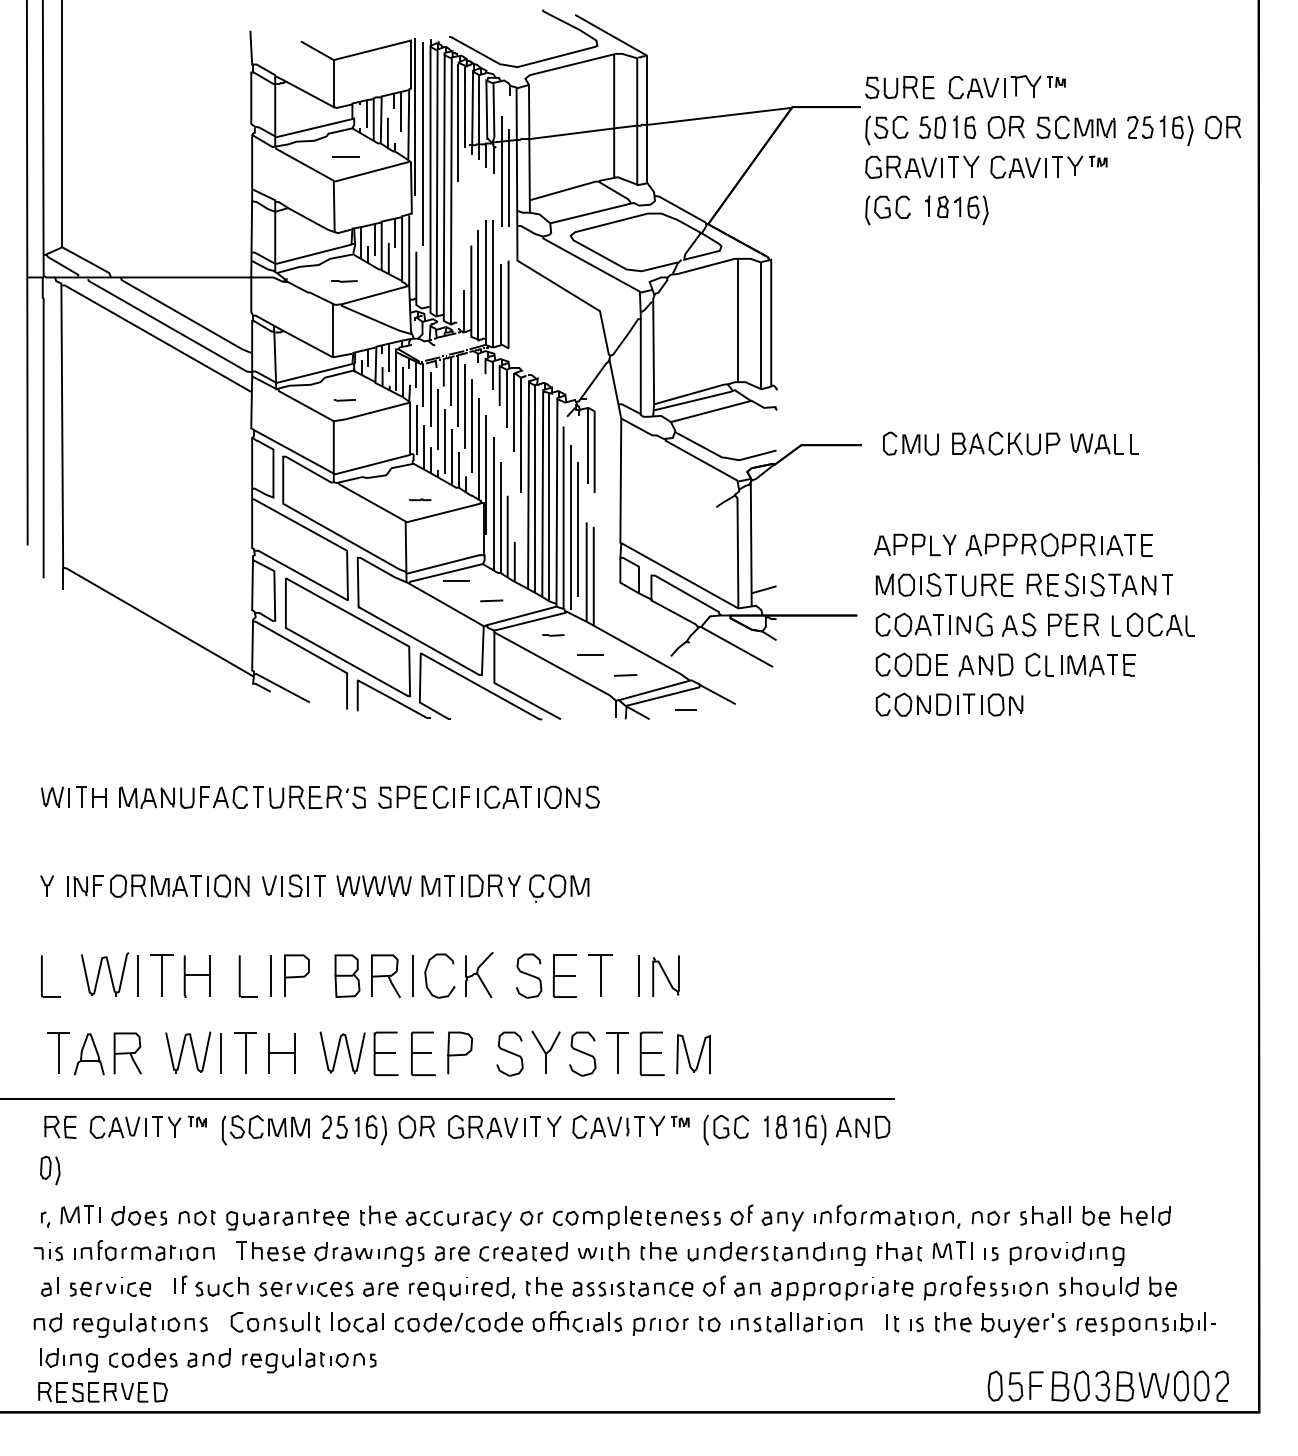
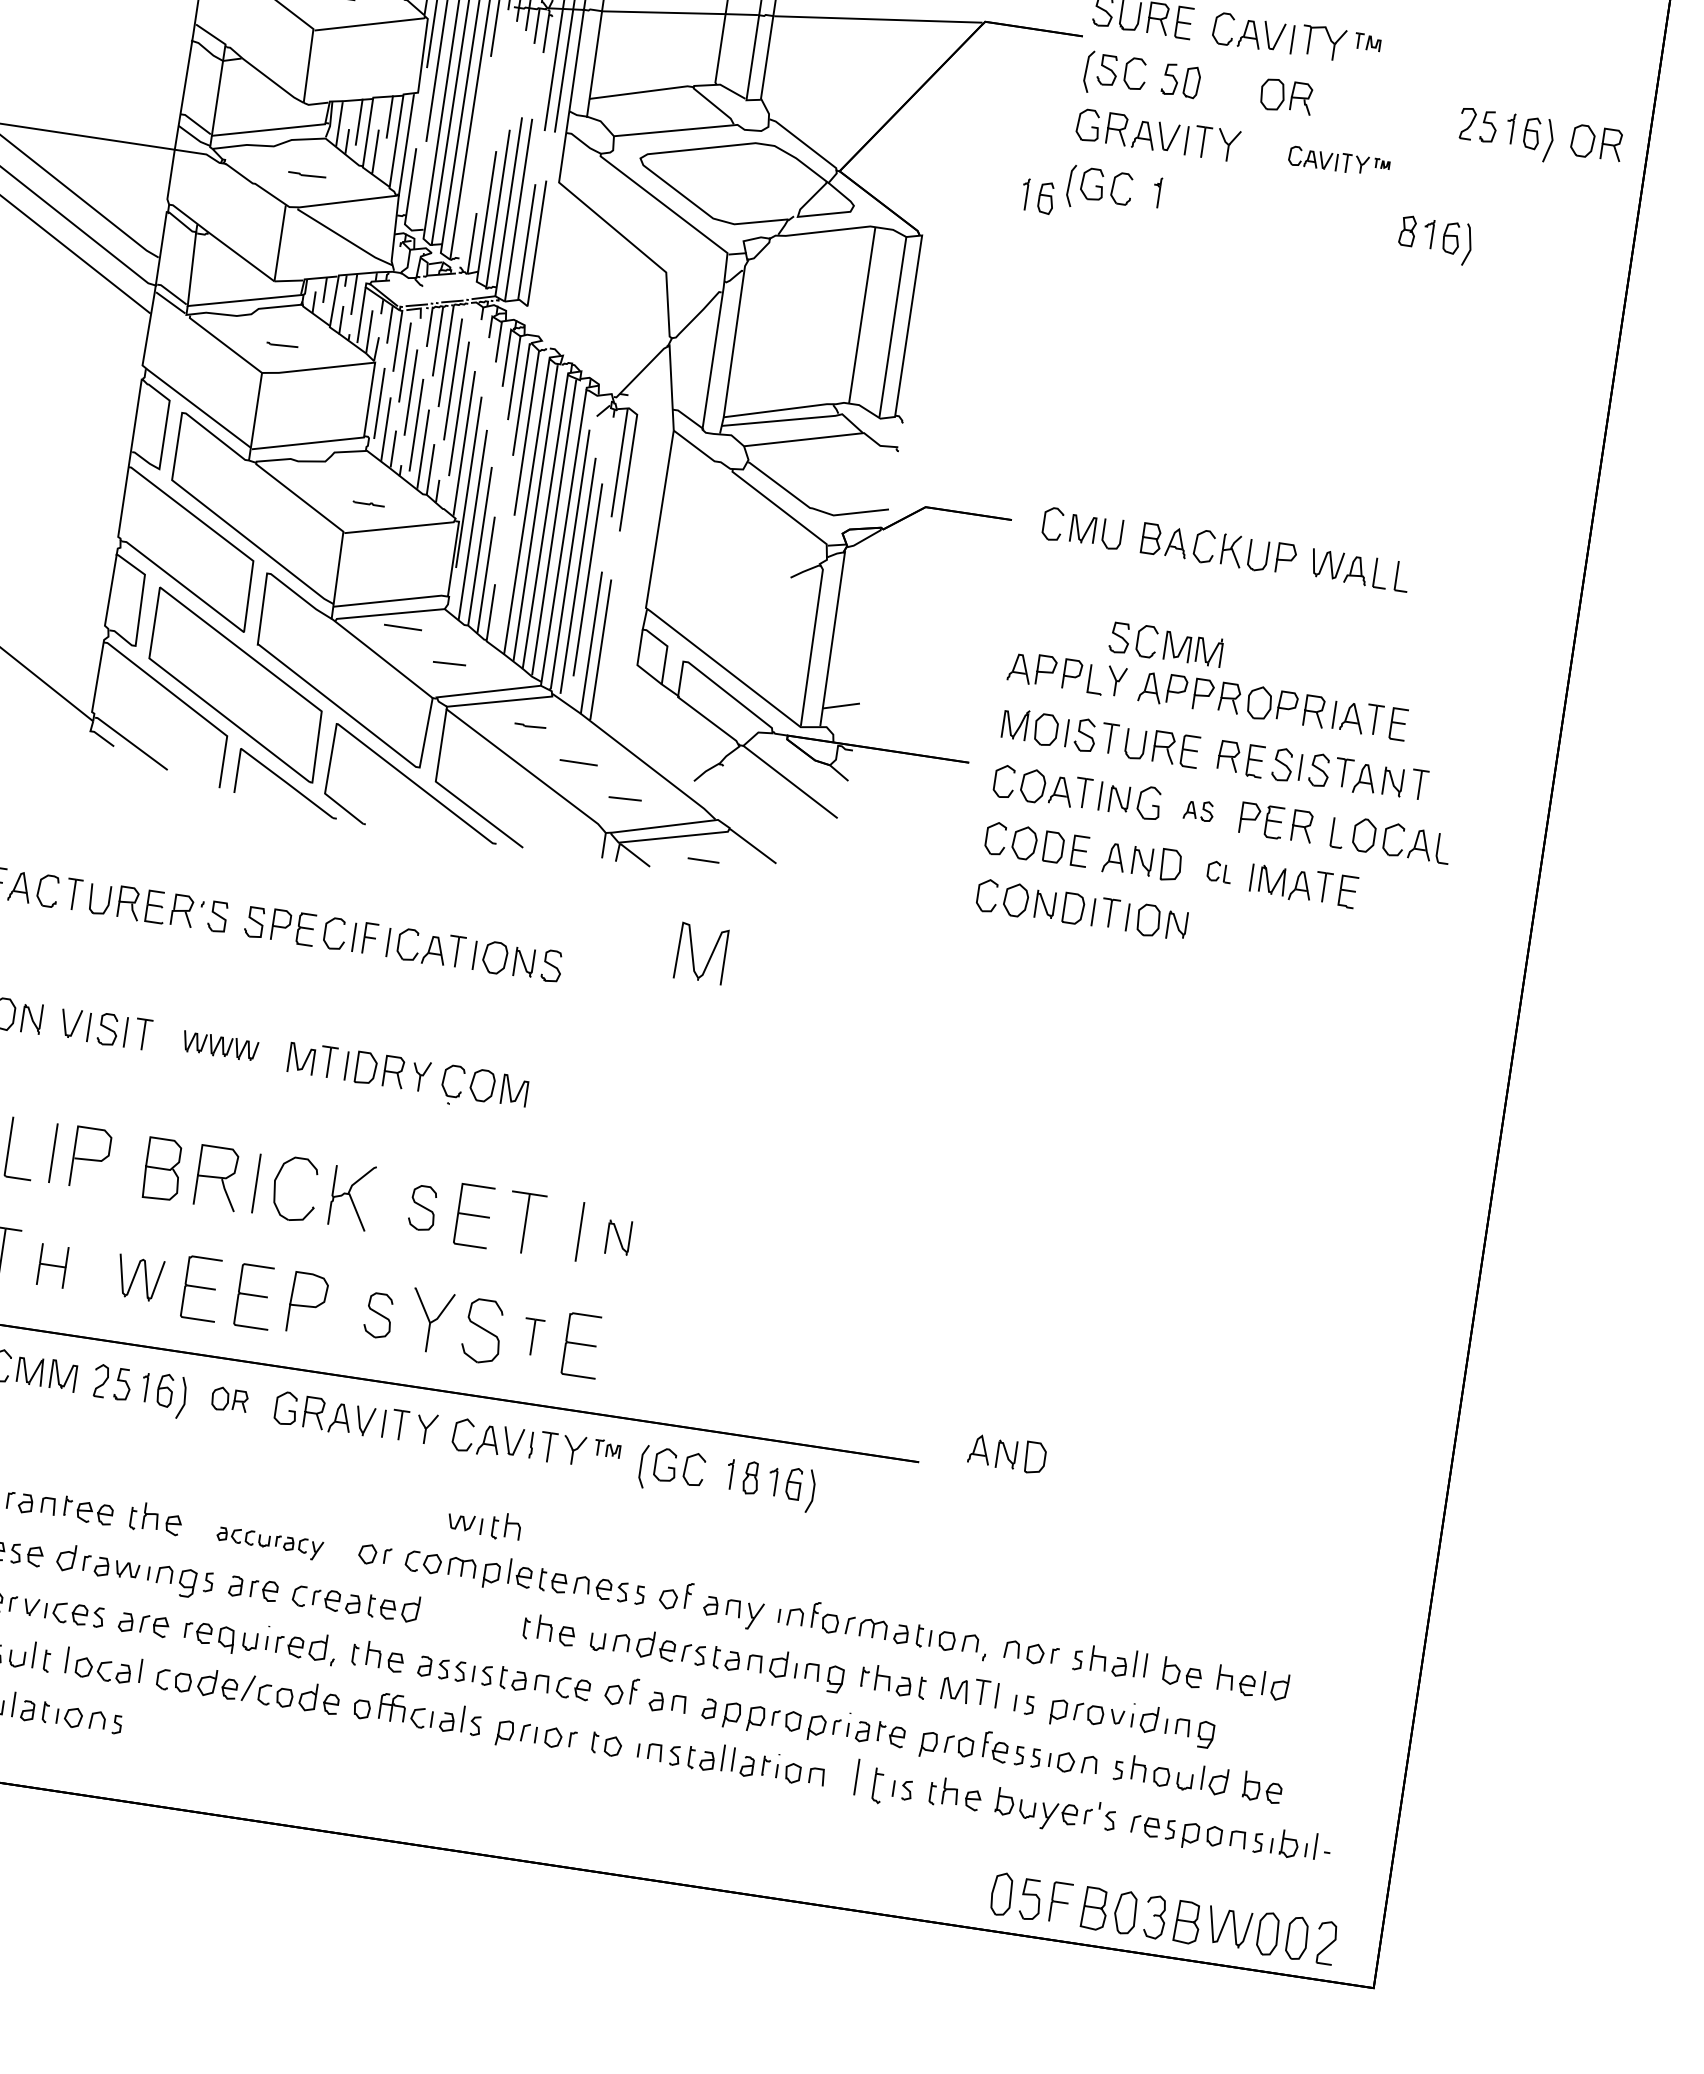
part: (964, 127) -> (1037, 196), moved
part: (1075, 127) -> (1165, 644), moved
part: (1048, 166) -> (1338, 161), size x0.6
part: (962, 210) -> (1435, 240), moved
part: (1019, 624) -> (1199, 810), size x0.6
part: (1039, 664) -> (1219, 871), size x0.6
part: (373, 885) -> (219, 1045), size x0.7
part: (529, 975) -> (423, 1207), size x0.7
part: (665, 975) -> (617, 1236), size x0.6
part: (342, 1052) -> (139, 1277), size x0.7
part: (617, 1052) -> (532, 1336), size x0.6
part: (281, 1053) -> (52, 1266), size x0.7
part: (509, 1053) -> (378, 1314), size x0.7
part: (693, 1054) -> (701, 953), moved
part: (416, 1126) -> (229, 1399), size x0.7
part: (863, 1127) -> (1007, 1454), moved
part: (458, 1220) -> (269, 1542), size x0.7
part: (603, 1251) -> (484, 1523), moved
part: (892, 1323) -> (868, 1782), size x1.6

